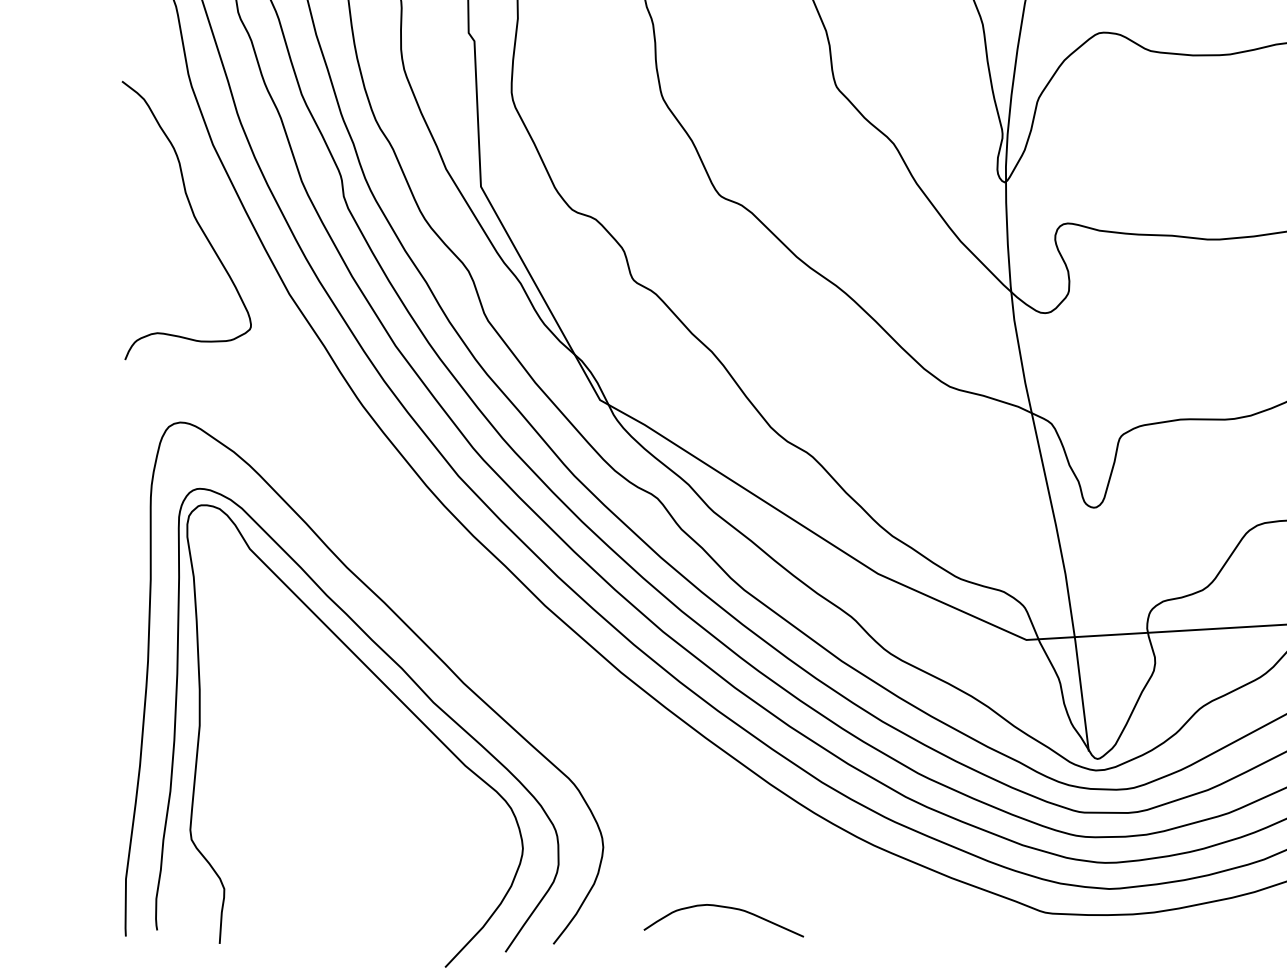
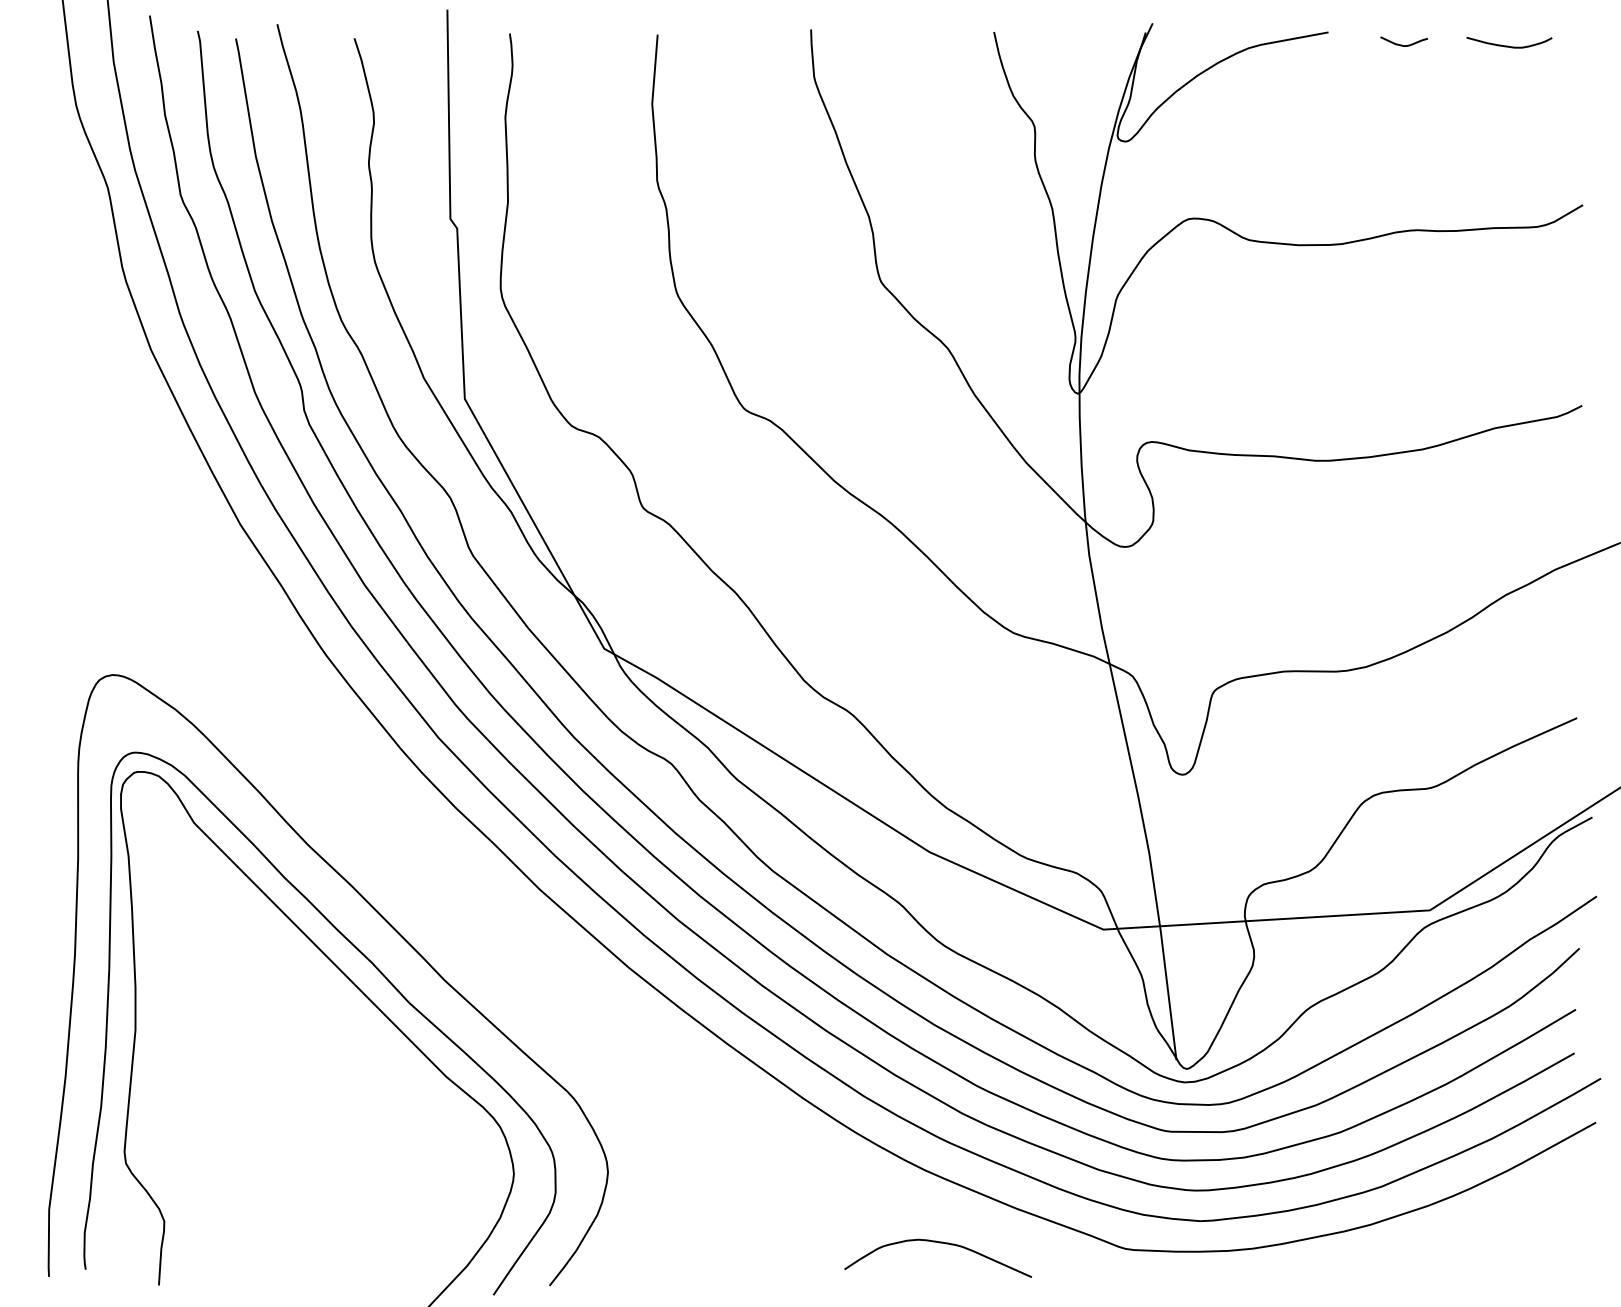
curve: (193, 217) -> (128, 434), removed
curve: (724, 908) -> (939, 1243), moved

